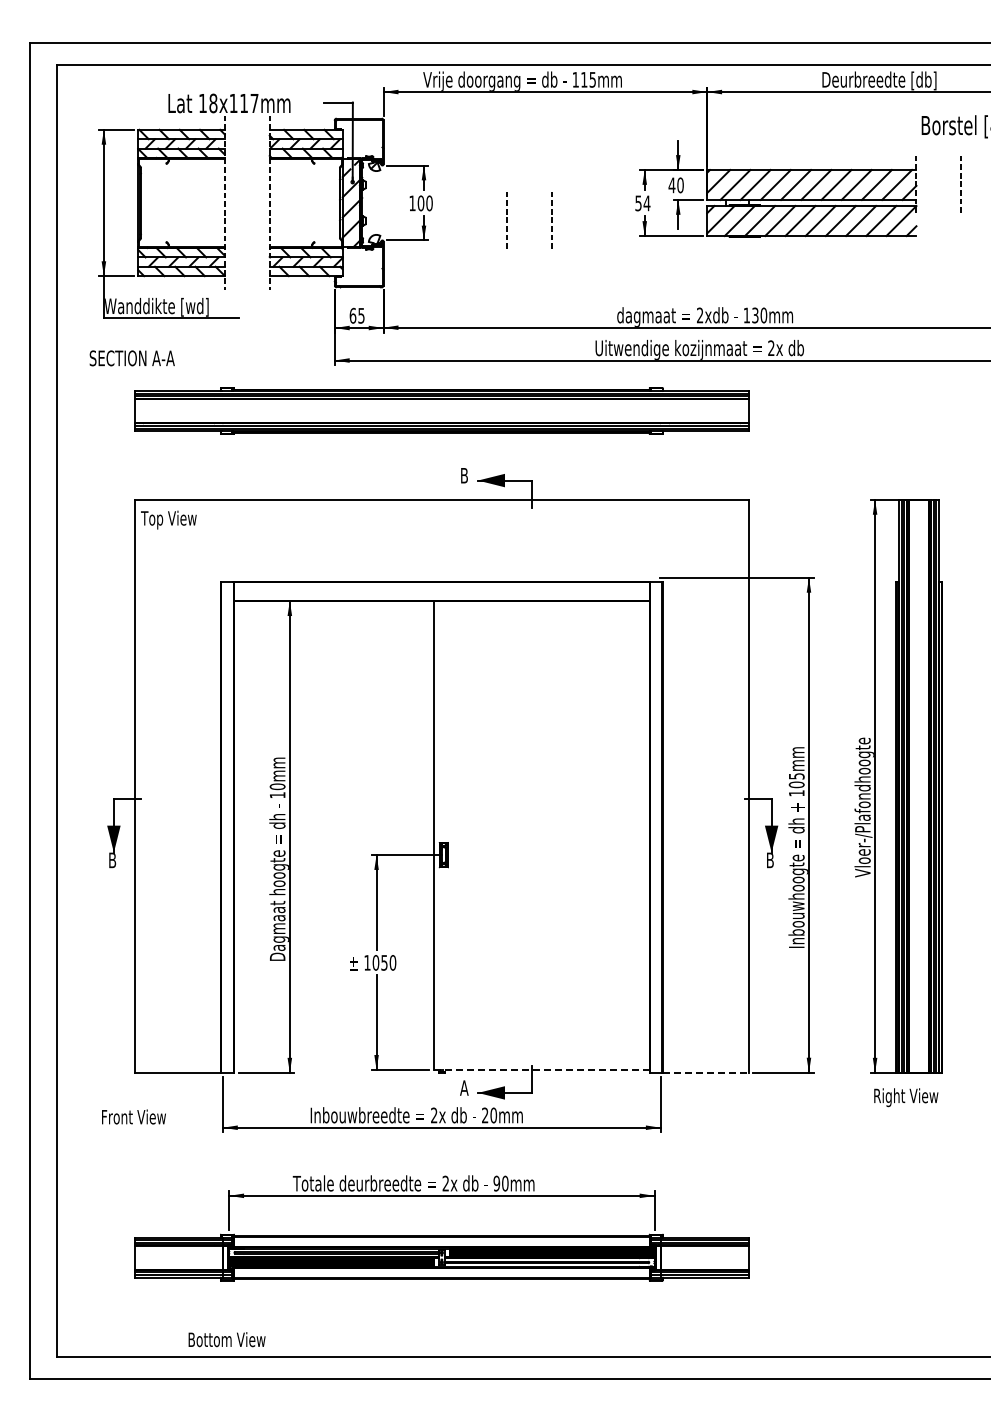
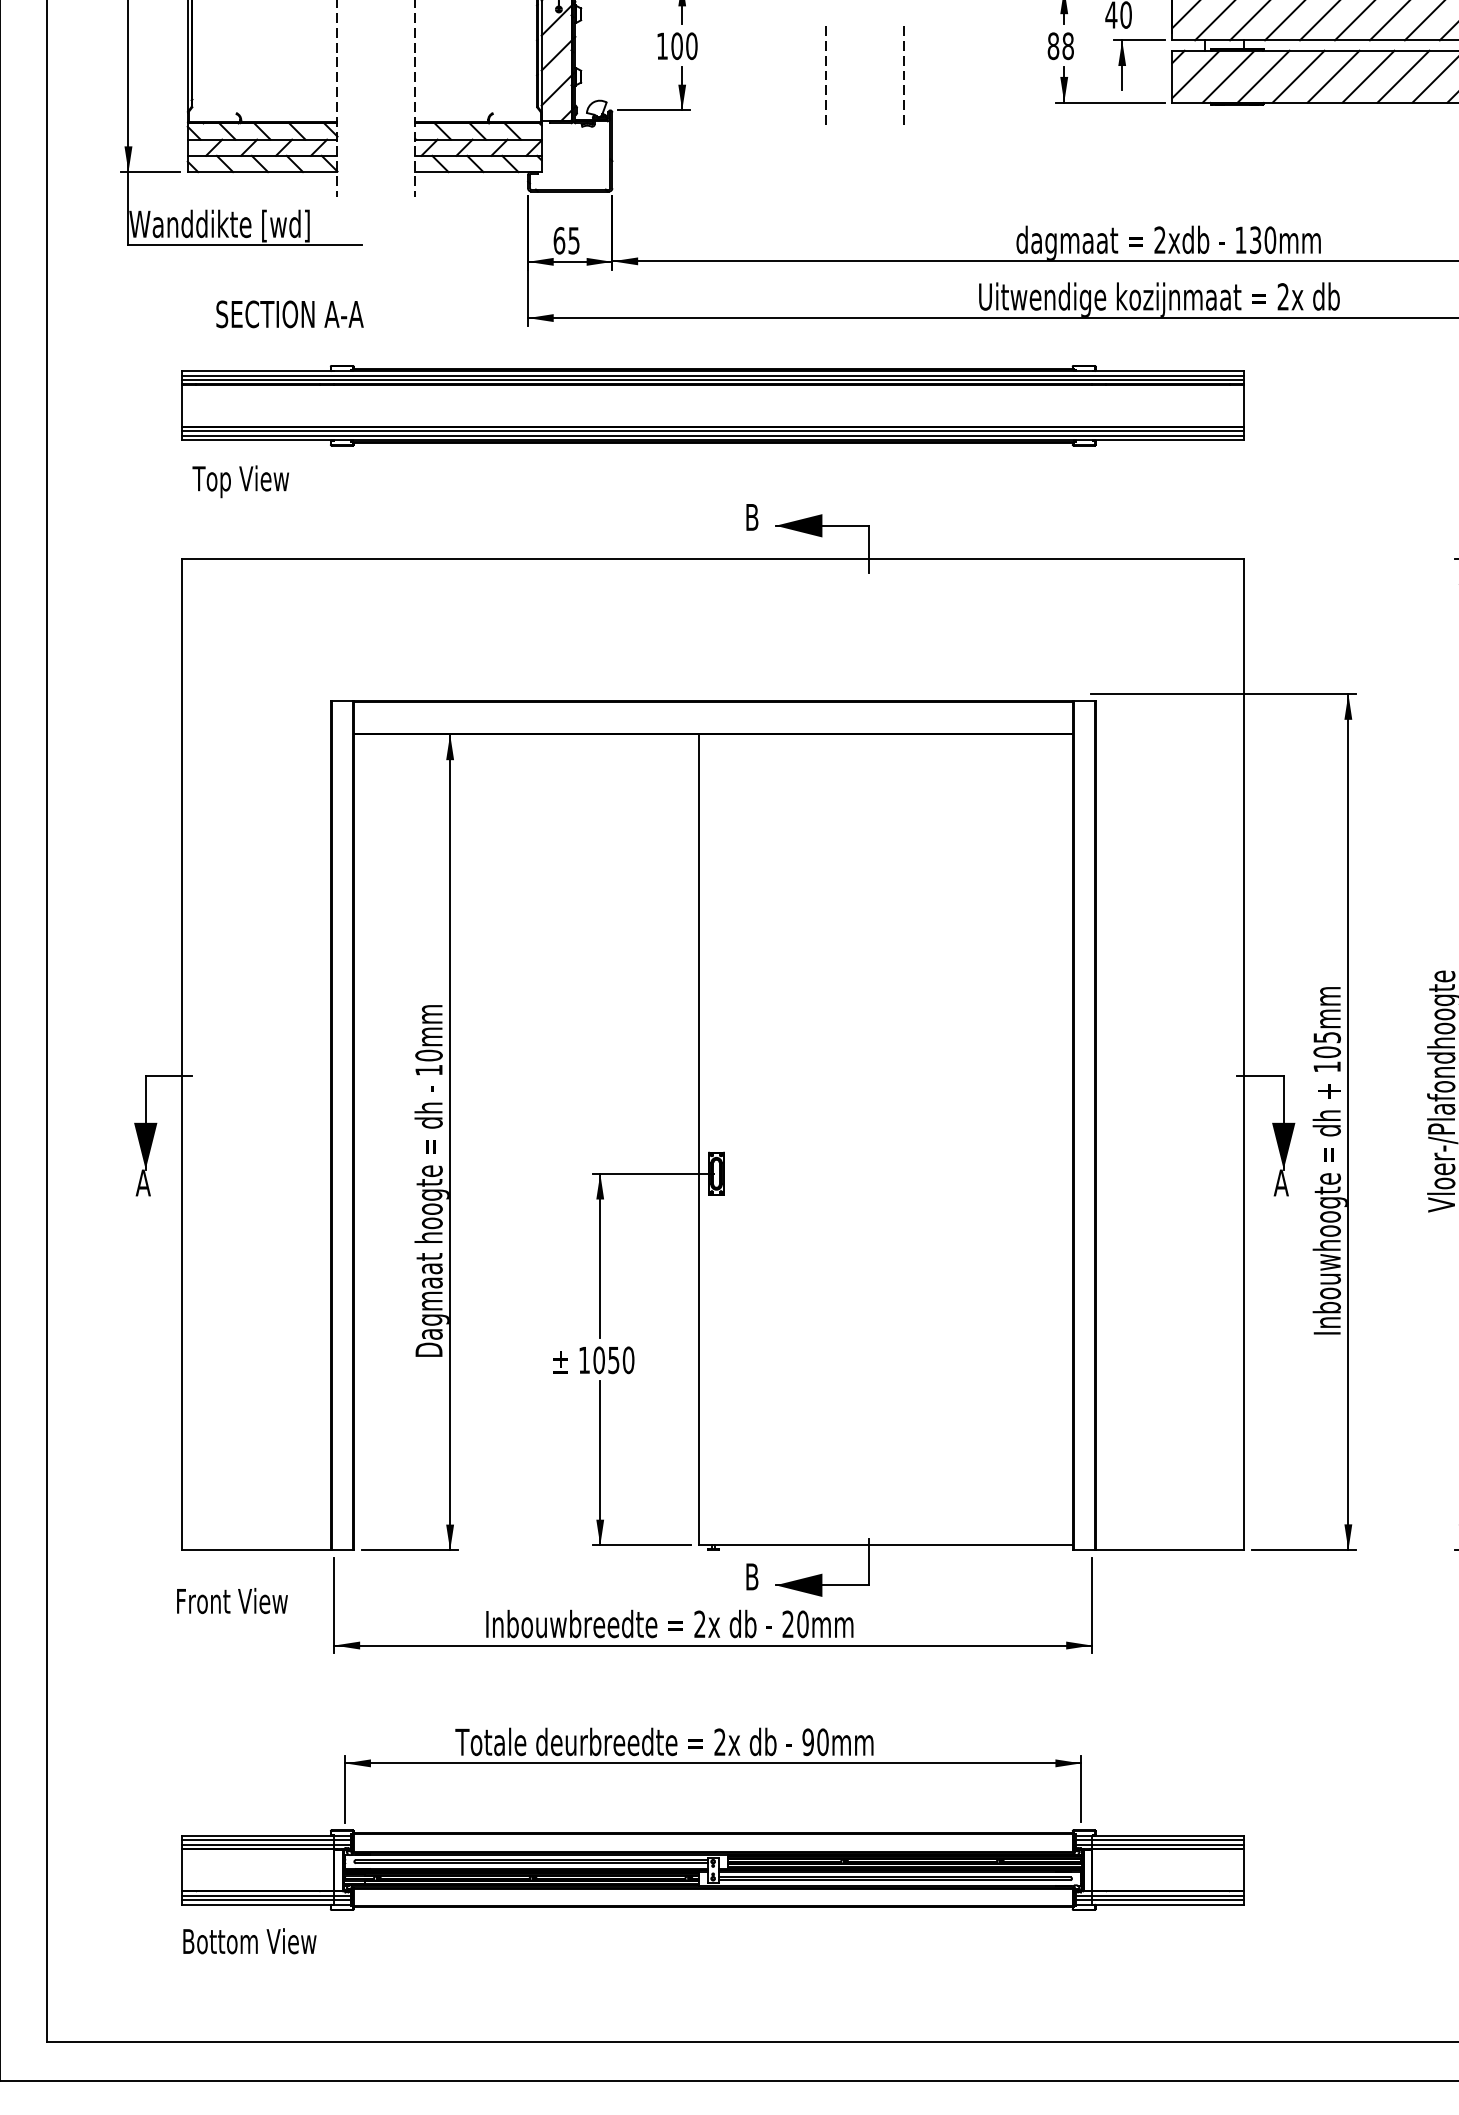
text: (642, 203) -> (1060, 46), 54 -> 88
text: (131, 358) -> (288, 314), moved
text: (168, 519) -> (240, 480), moved
text: (112, 860) -> (143, 1183), B -> A
text: (770, 860) -> (1281, 1183), B -> A
line: (542, 1069) -> (887, 1544), dashed -> solid
line: (705, 1072) -> (1169, 1549), dashed -> solid
text: (464, 1087) -> (752, 1575), A -> B
text: (133, 1116) -> (231, 1600), moved
text: (226, 1339) -> (248, 1940), moved

